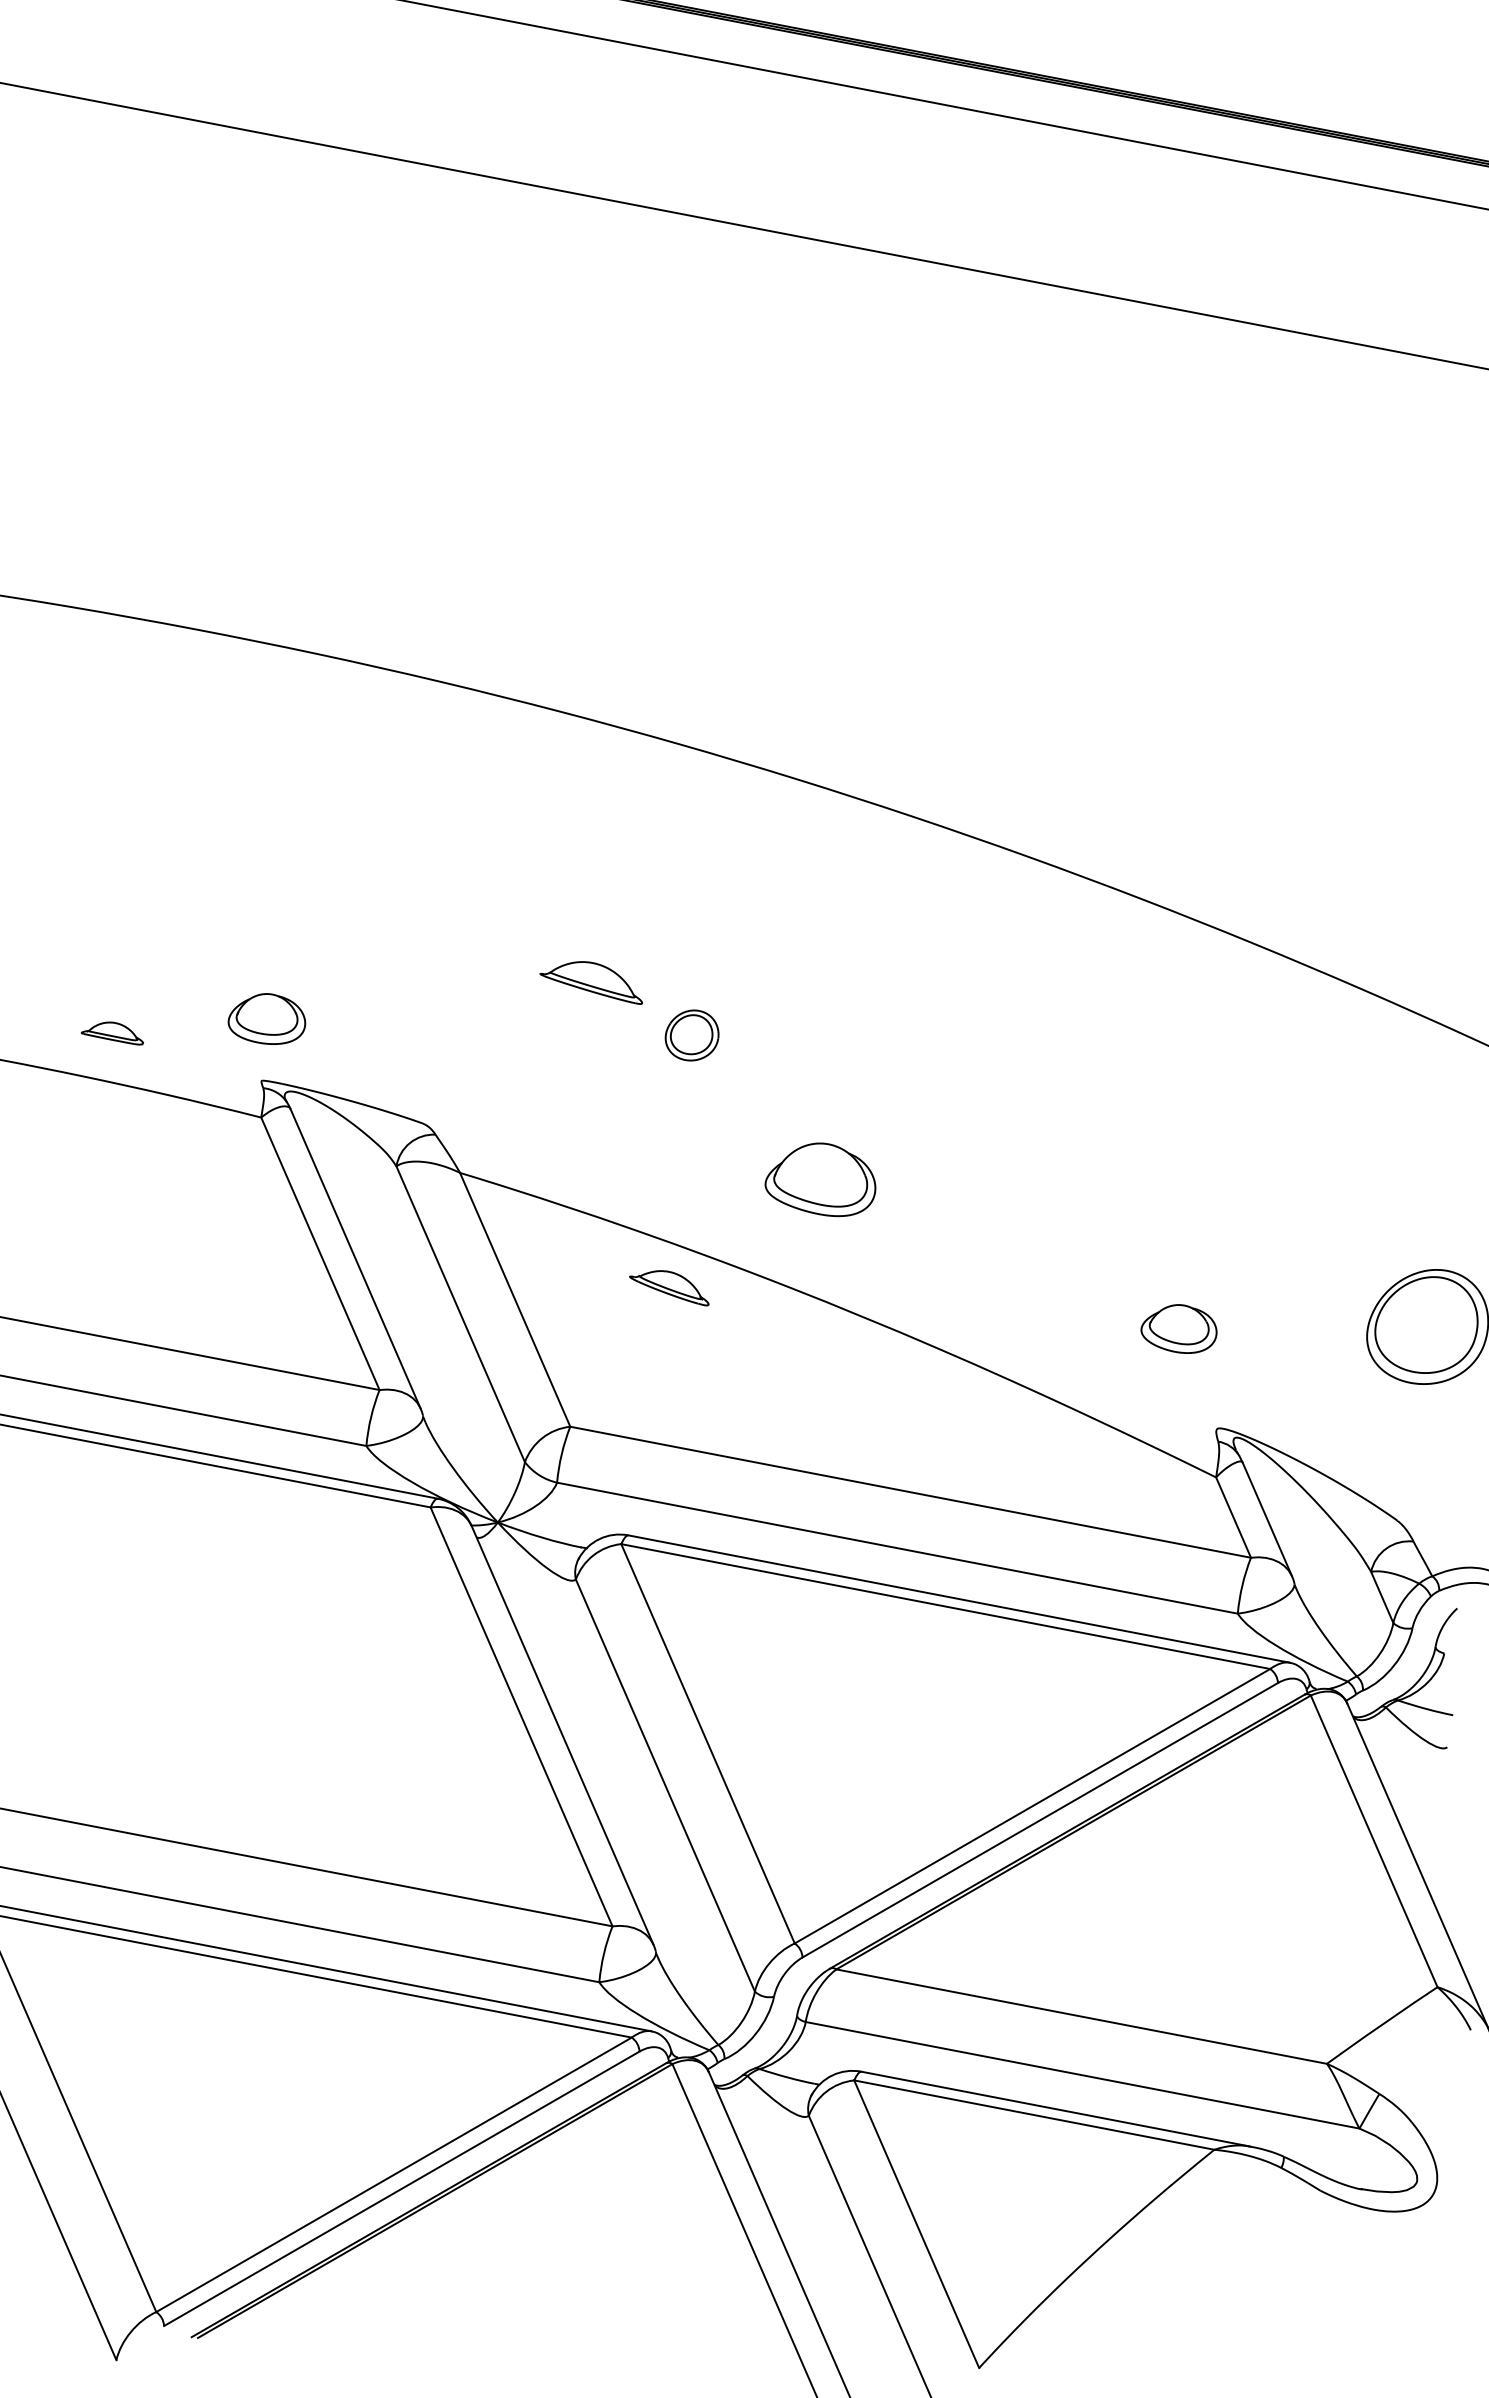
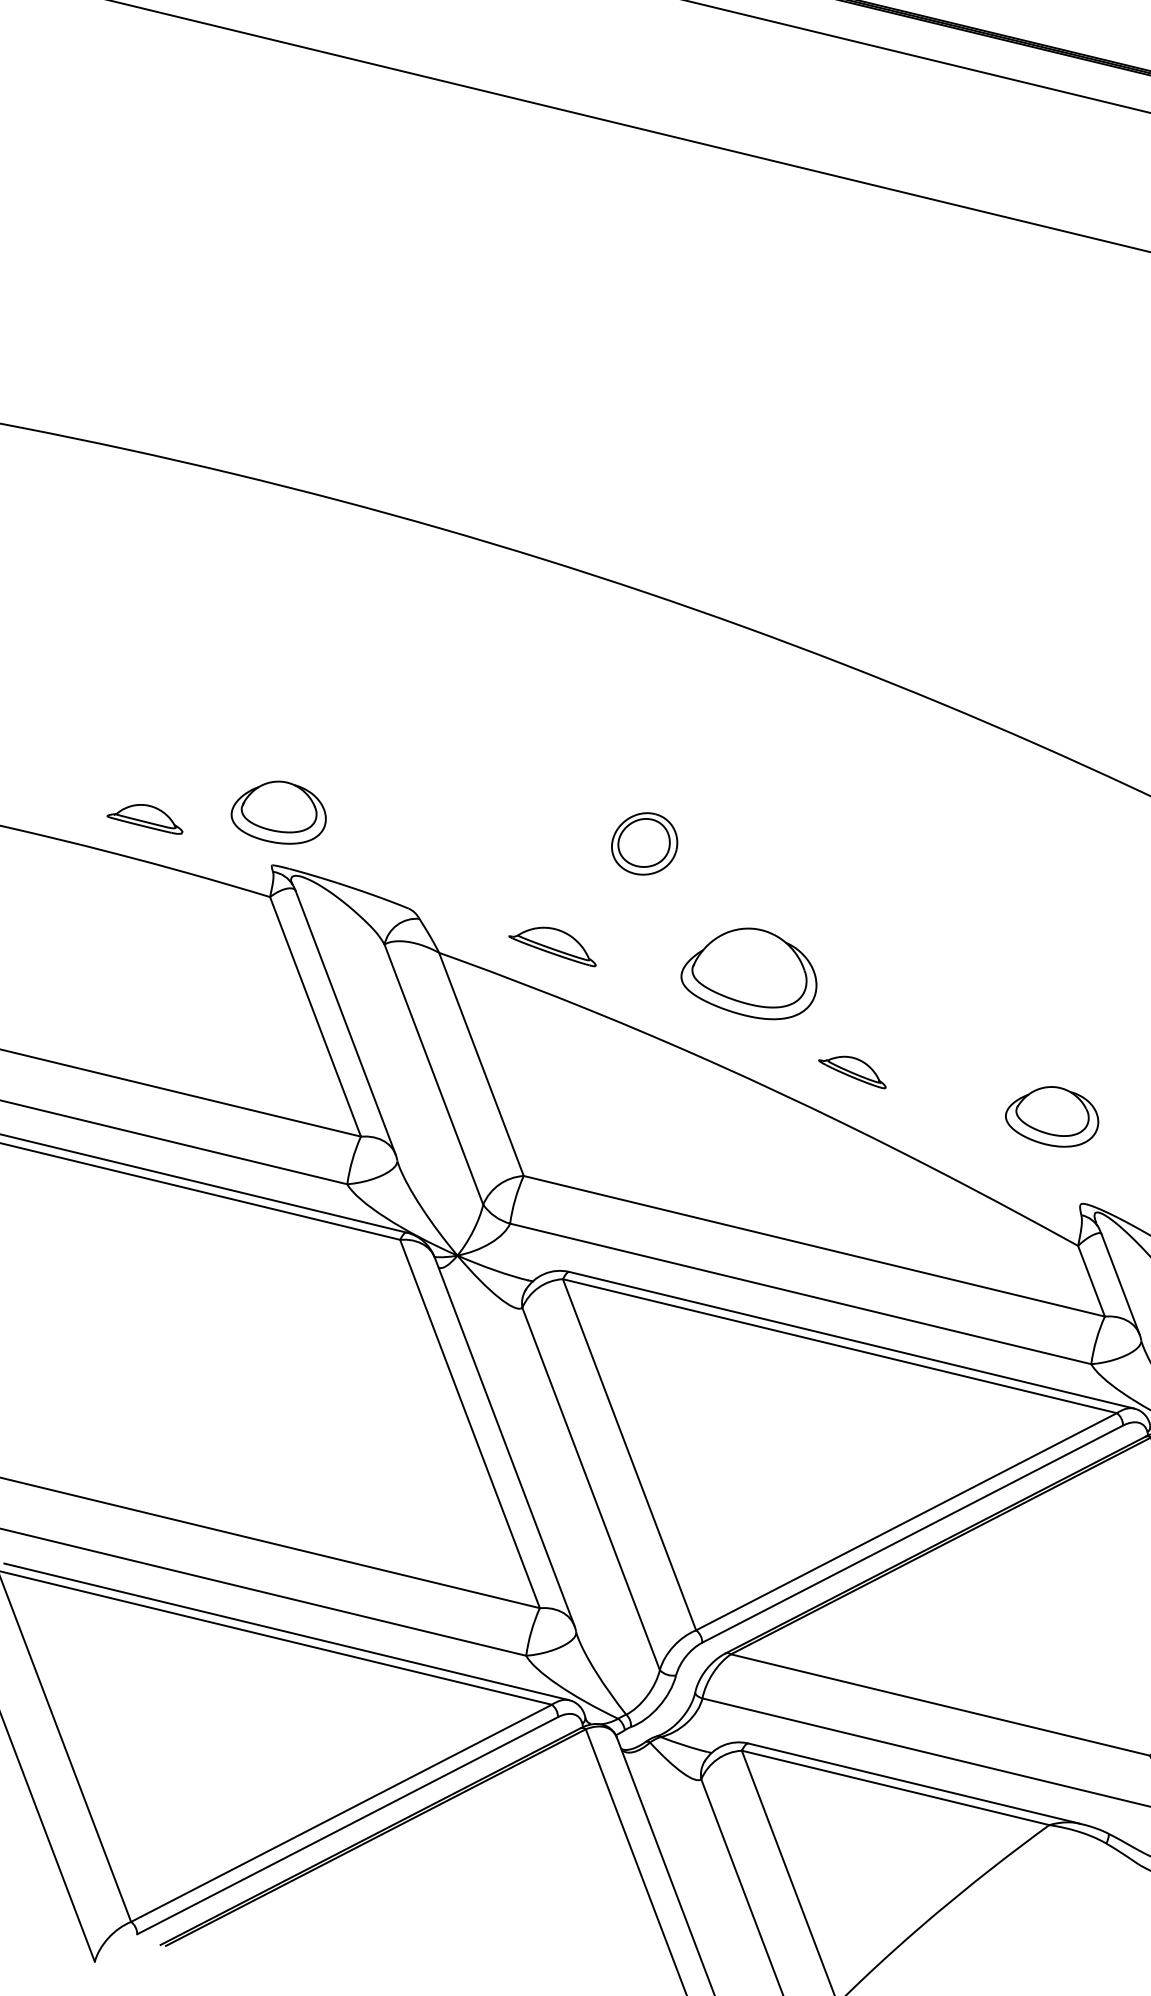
part: (590, 982) -> (552, 945), moved
part: (266, 1018) -> (278, 811), size x1.43
part: (112, 1033) -> (145, 818), size x1.43
part: (691, 1035) -> (644, 843), size x1.43
part: (820, 1179) -> (749, 973), size x1.43
part: (669, 1288) -> (852, 1072), moved
part: (1178, 1328) -> (1051, 1116), size x1.43

